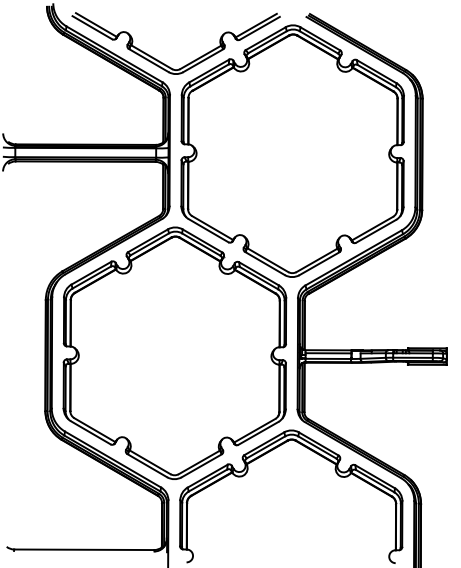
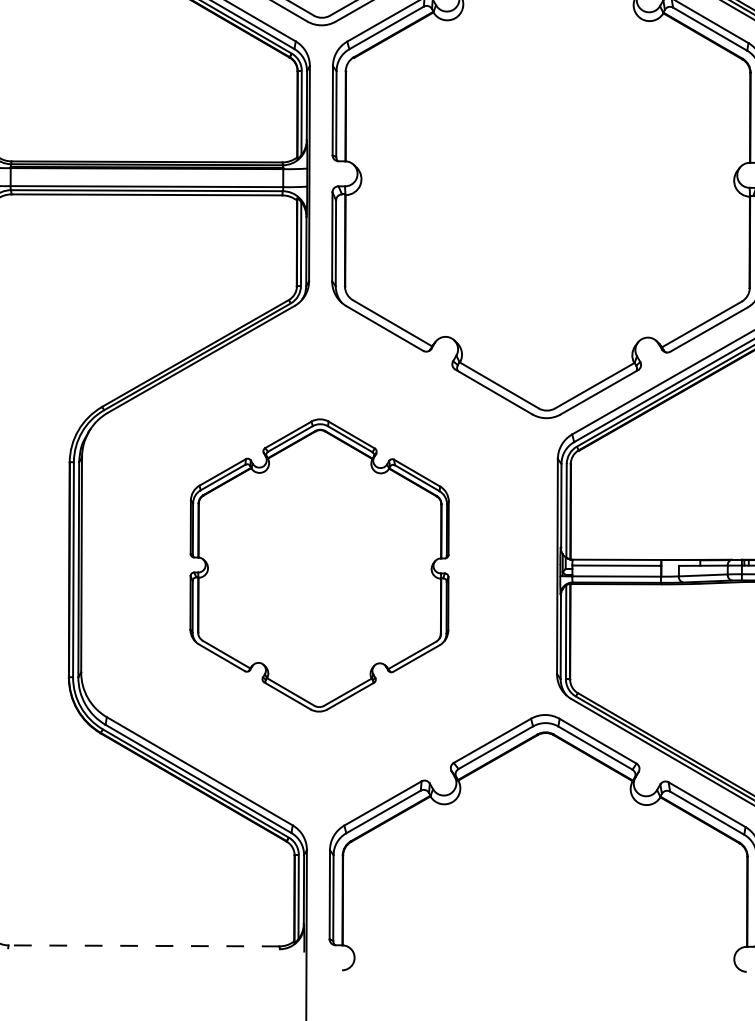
part: (174, 352) -> (318, 564), size x0.6
line: (84, 549) -> (144, 945), solid -> dashed

